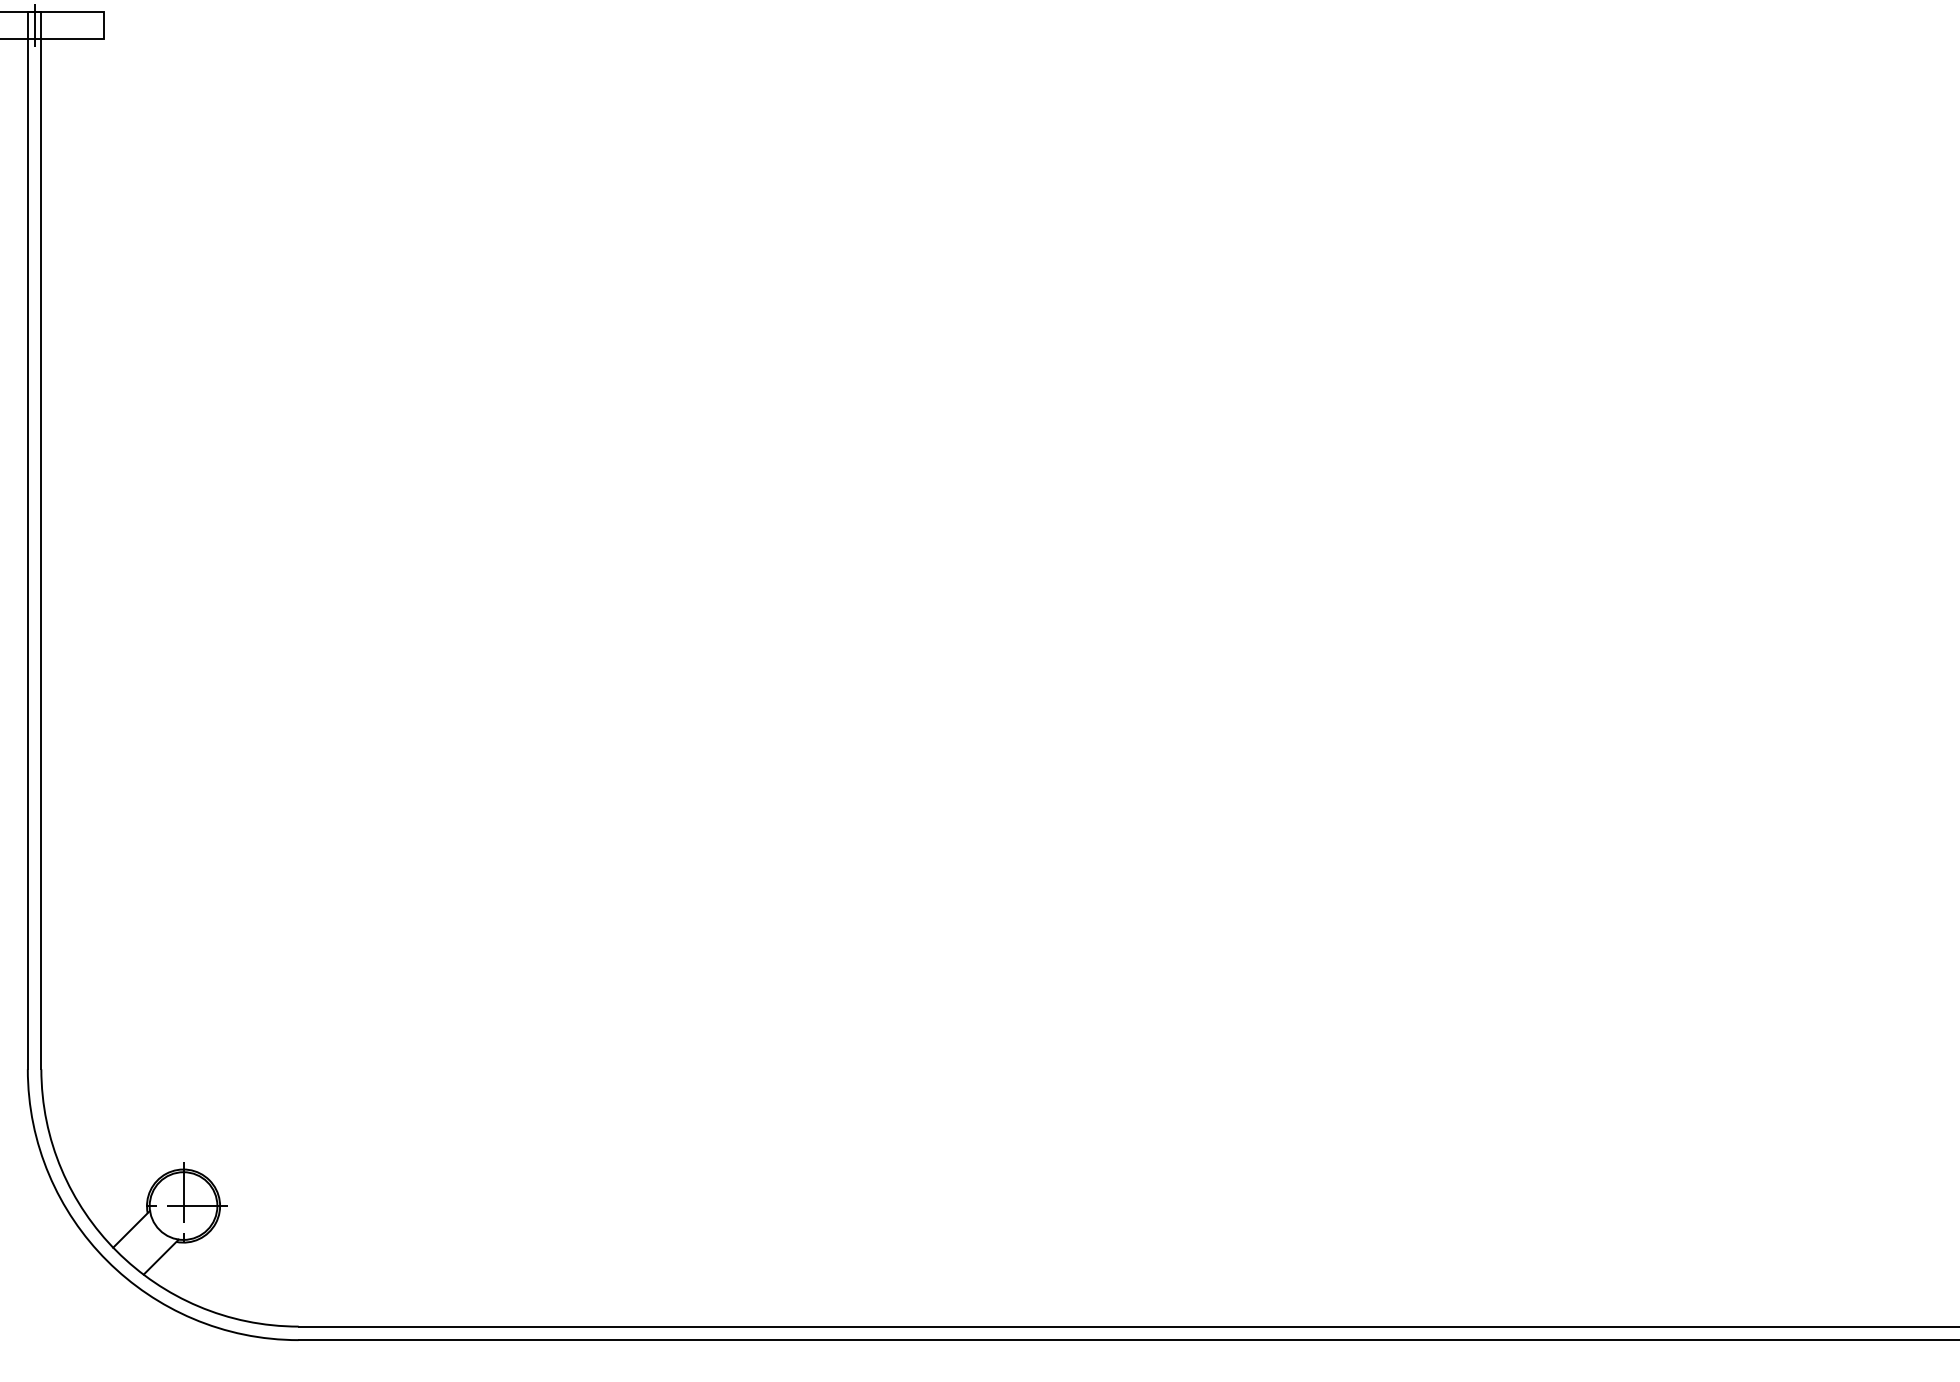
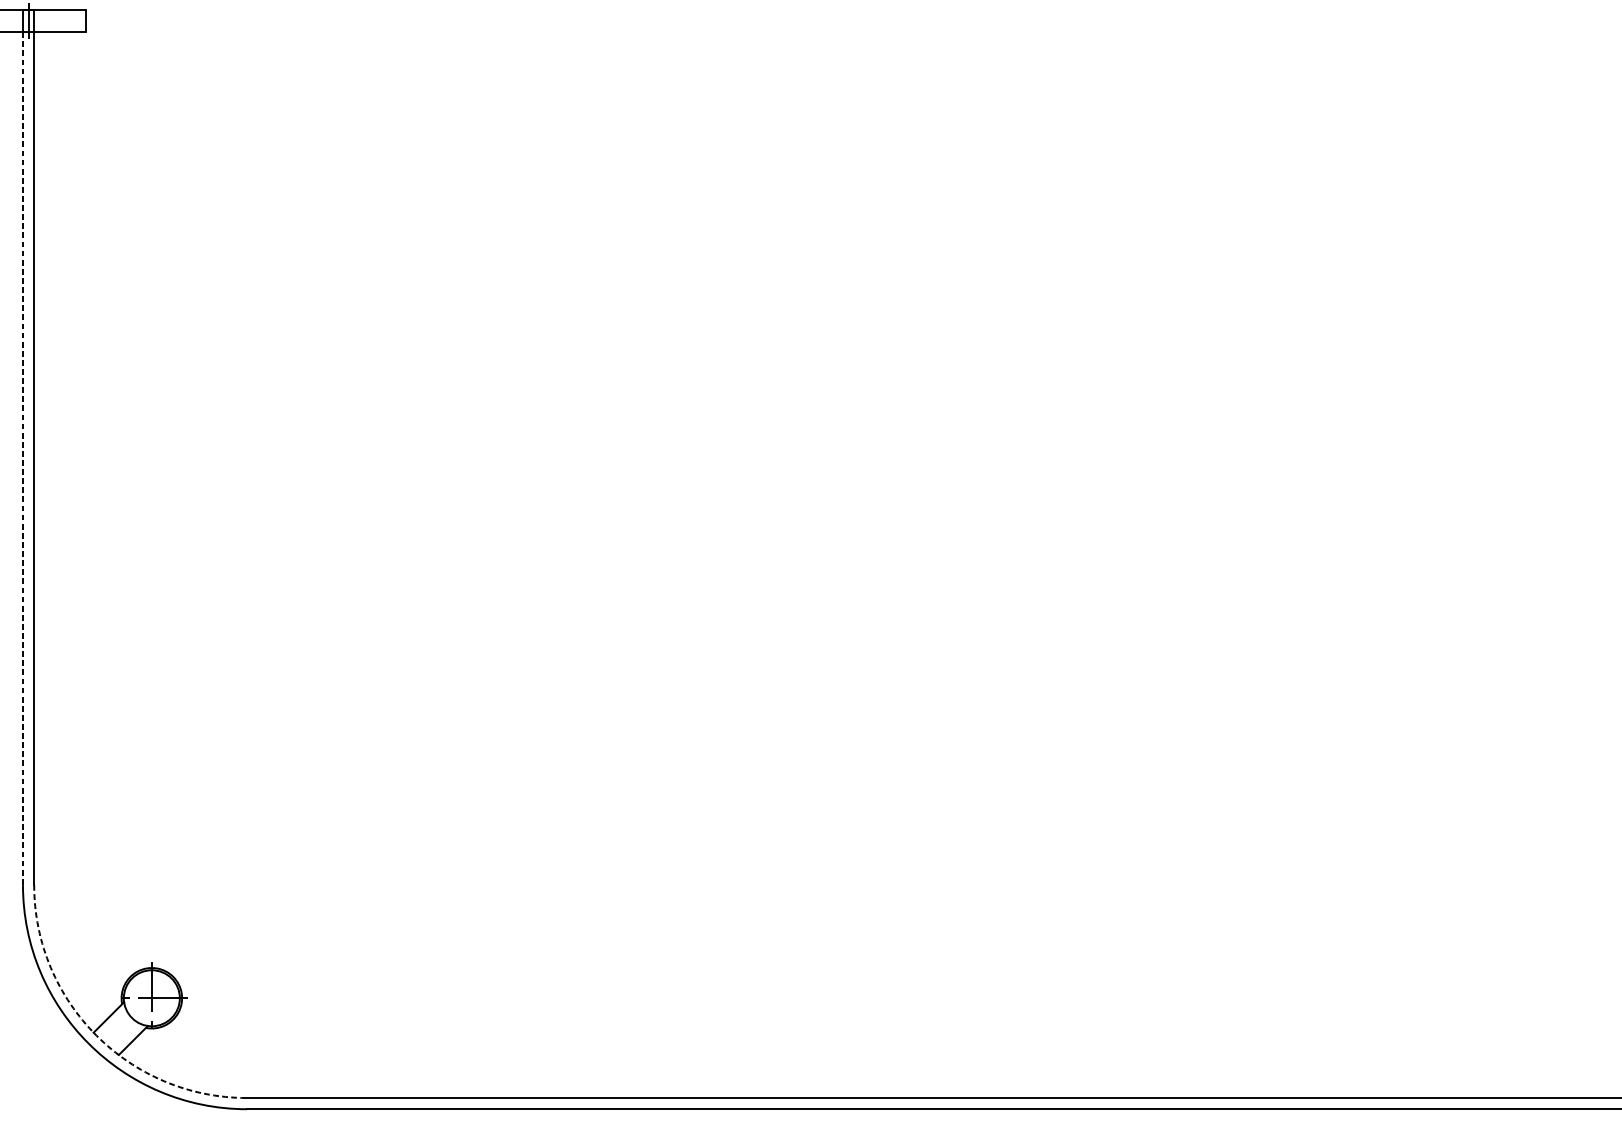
line: (27, 554) -> (22, 459), solid -> dashed
arc: (116, 1251) -> (96, 1035), solid -> dashed

